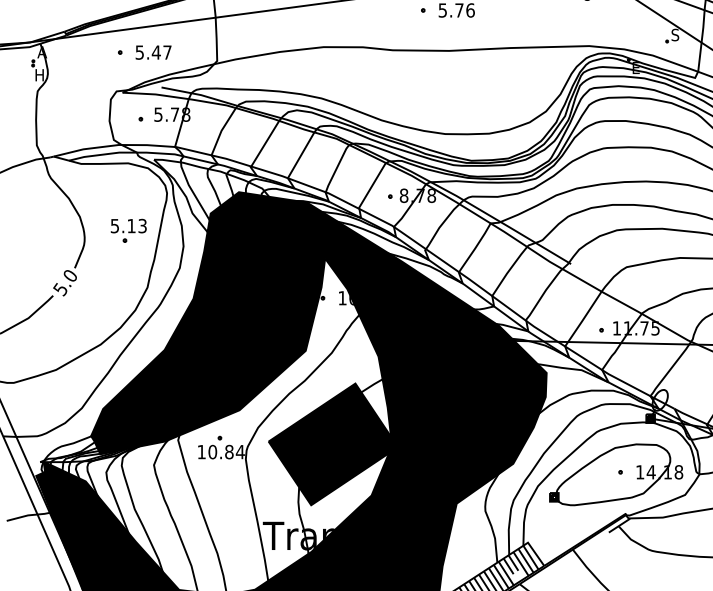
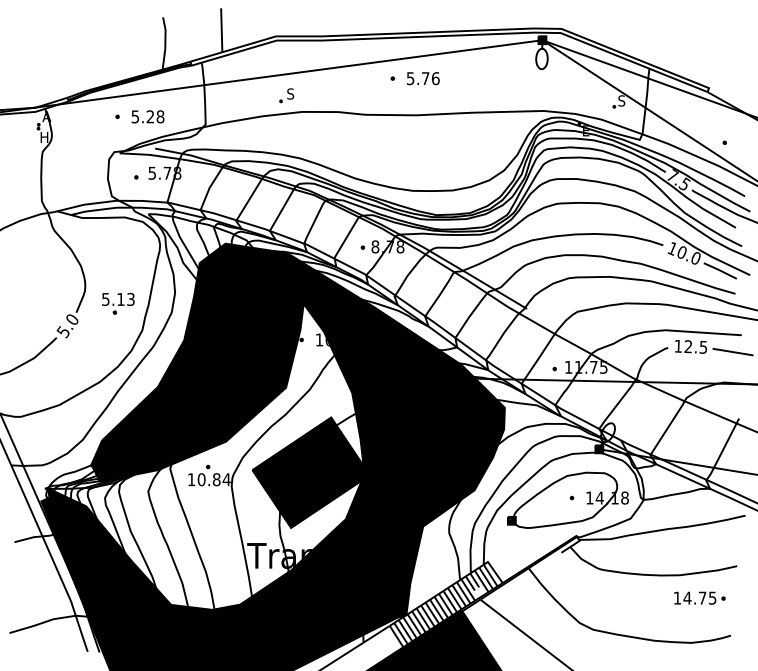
part: (306, 29) -> (286, 95), added
text: (161, 52) -> (155, 116), 5.47 -> 5.28
part: (128, 230) -> (118, 303), moved

